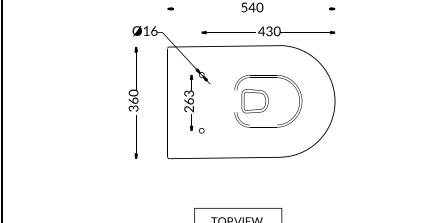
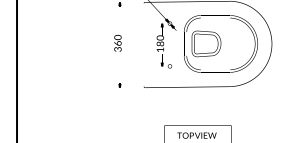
part: (268, 100) -> (221, 43), size x1.43
text: (188, 101) -> (159, 44), 263 -> 180

